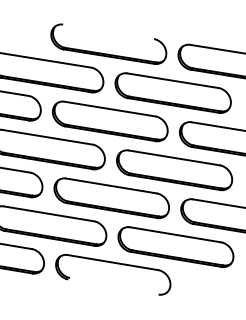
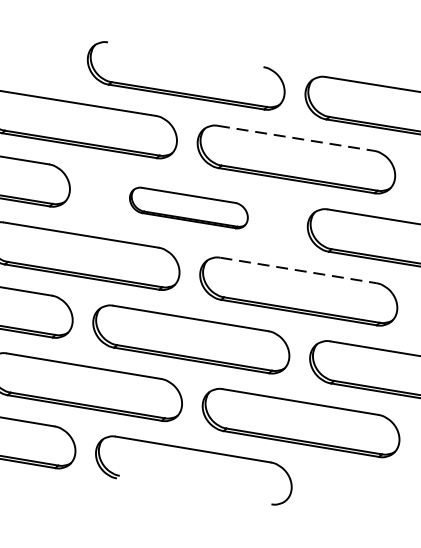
line: (173, 80) -> (296, 137), solid -> dashed
part: (110, 121) -> (189, 208), size x0.6
line: (174, 158) -> (298, 271), solid -> dashed

